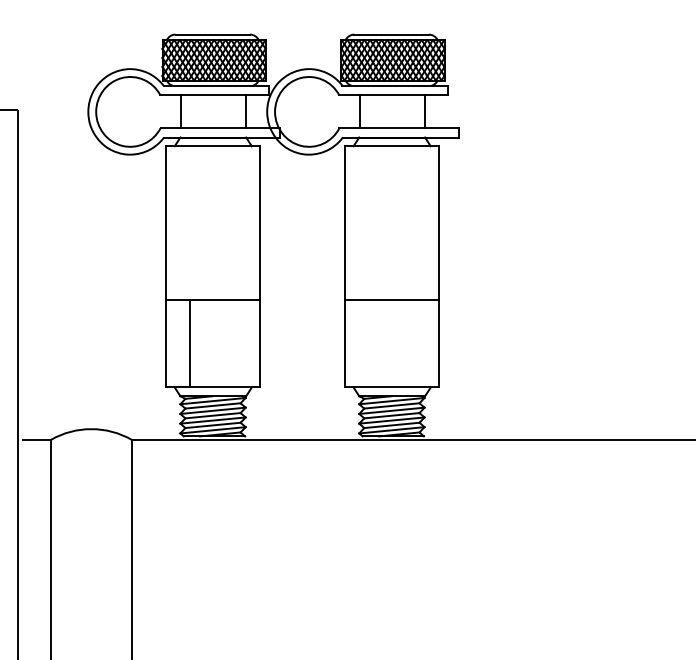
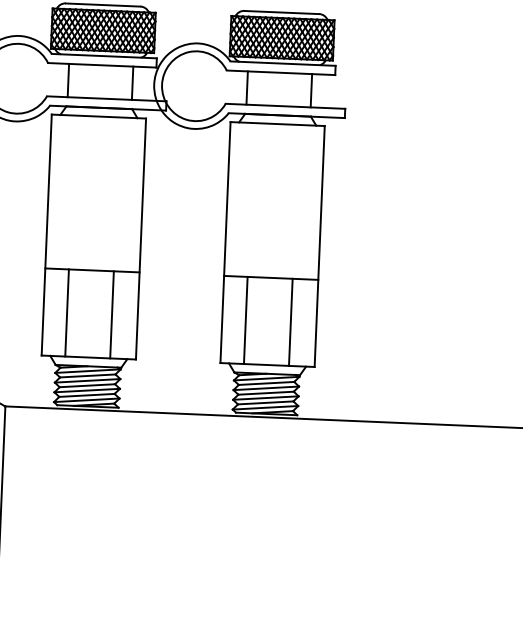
line: (234, 343) -> (111, 314), added
line: (368, 343) -> (245, 320), added
line: (413, 343) -> (290, 321), added

